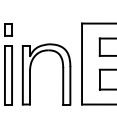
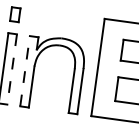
line: (22, 74) -> (24, 70), solid -> dashed
line: (12, 75) -> (12, 69), solid -> dashed

